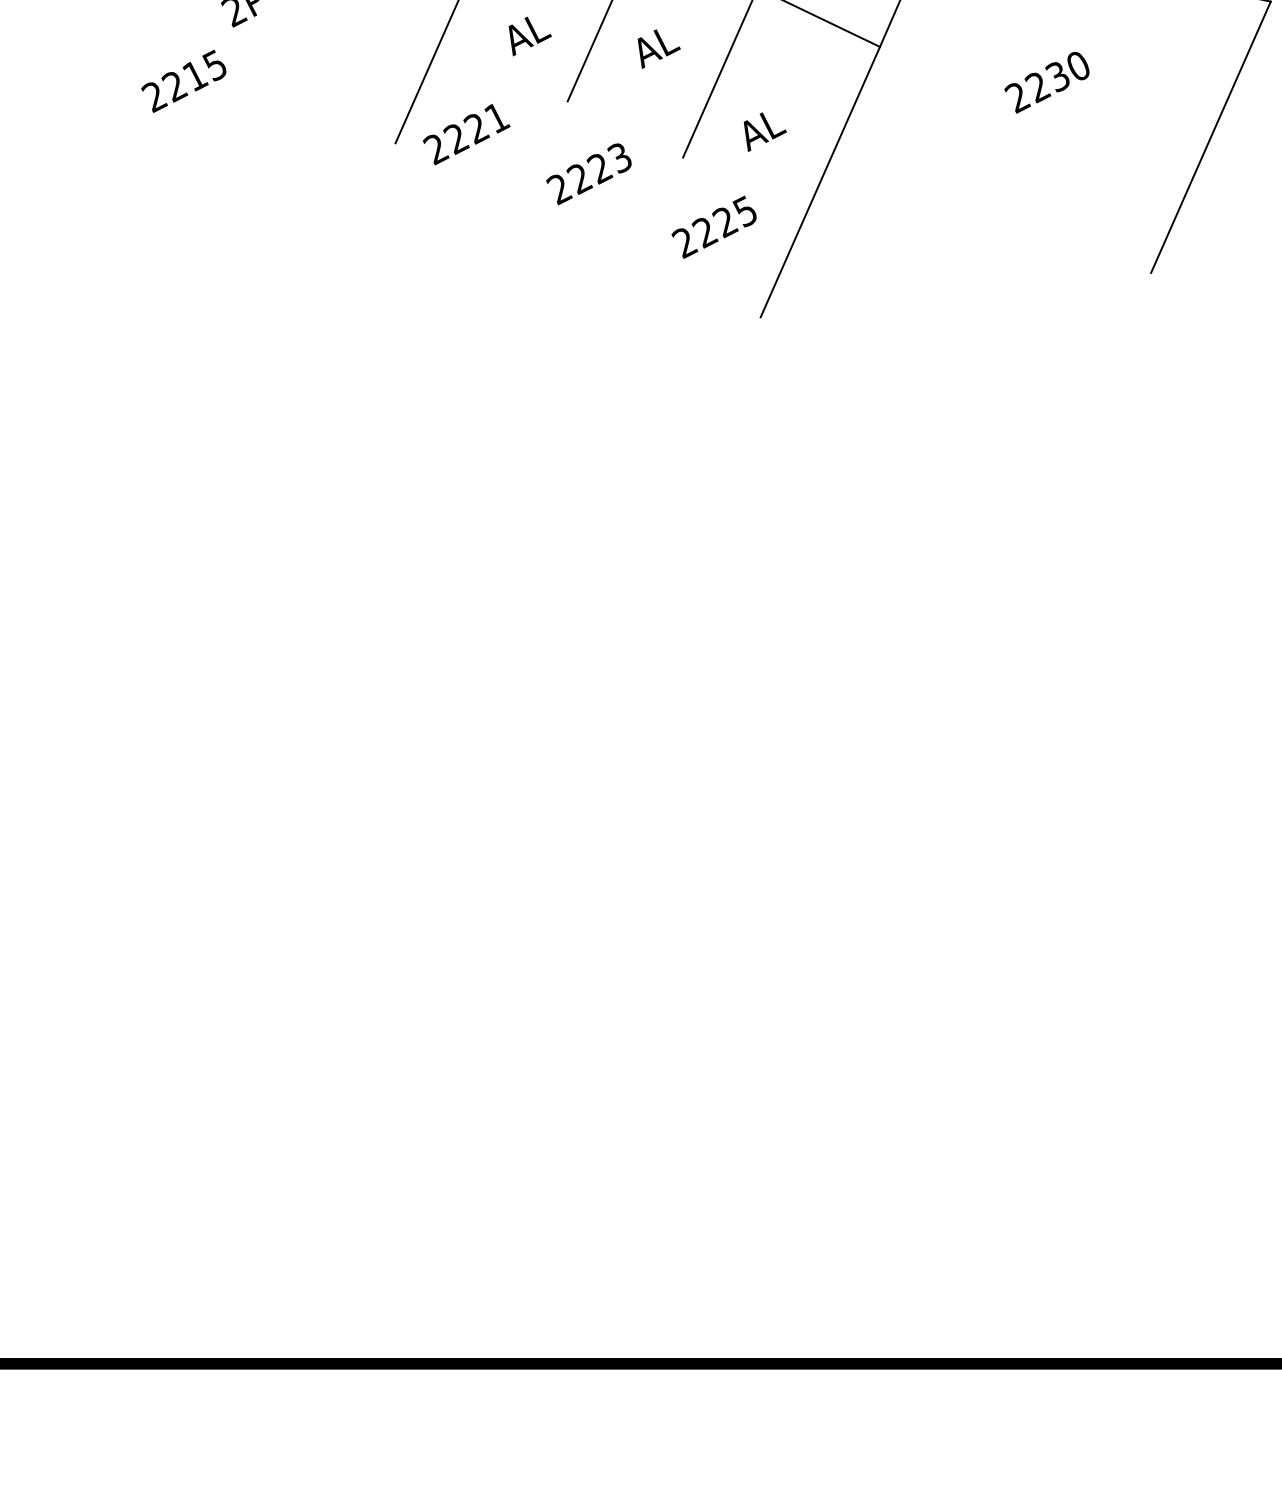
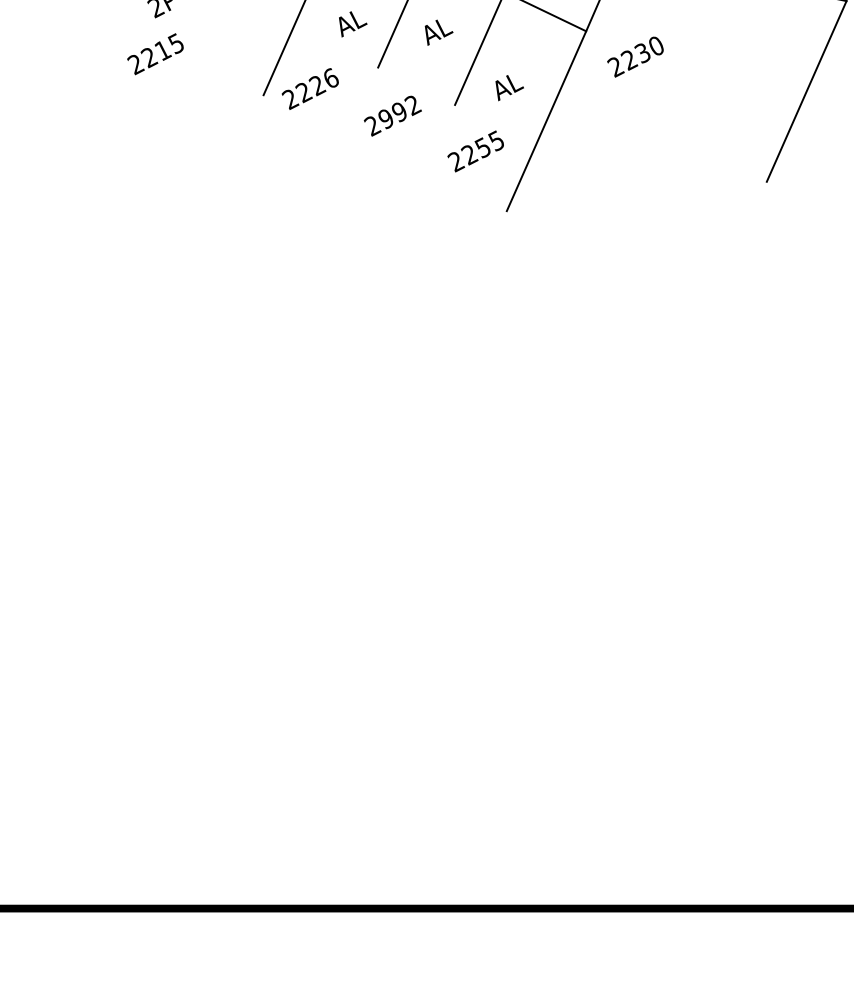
text: (183, 81) -> (155, 54), moved
text: (1047, 81) -> (635, 56), moved
text: (497, 117) -> (331, 78), 2221 -> 2226
text: (599, 168) -> (399, 112), 2223 -> 2992
text: (724, 221) -> (482, 147), 2225 -> 2255

